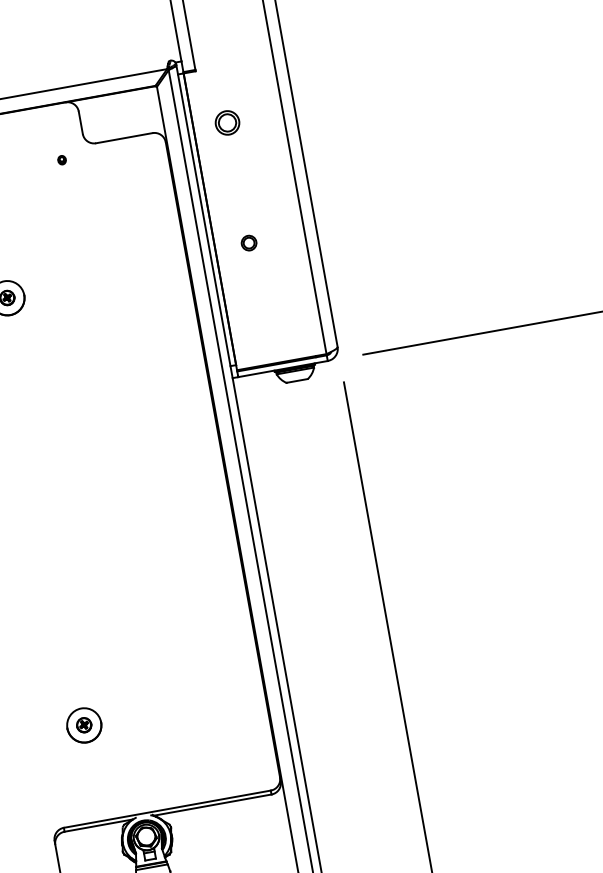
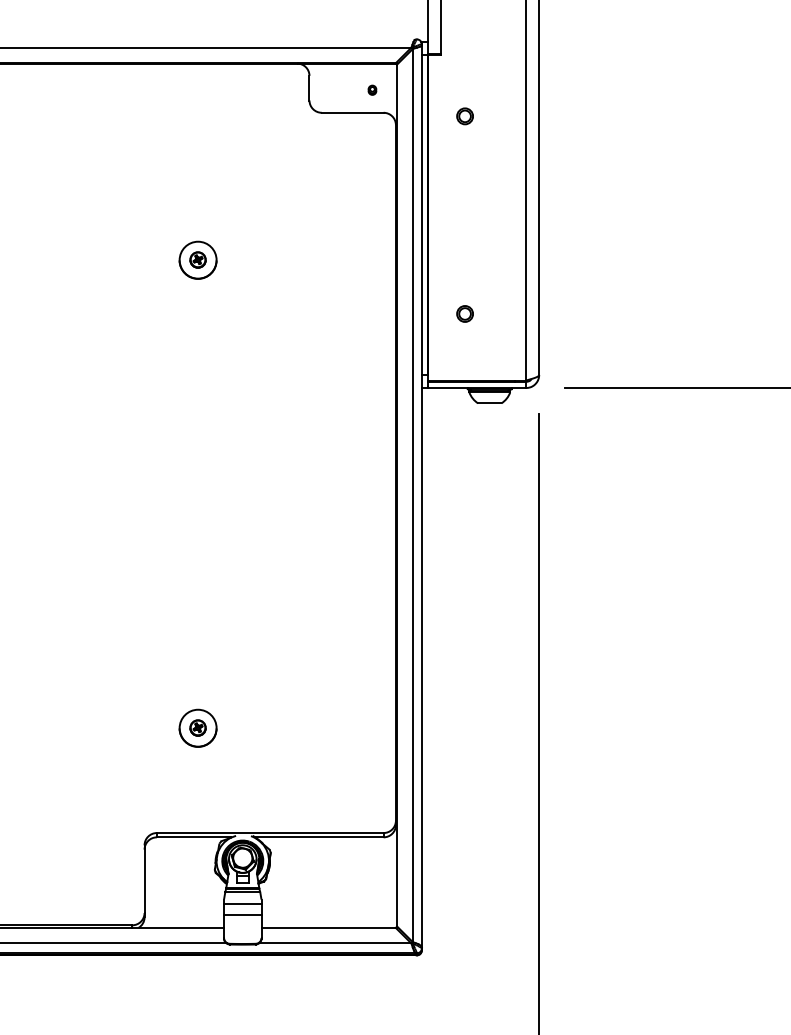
part: (226, 123) -> (464, 116), size x0.62
part: (61, 159) -> (372, 89), moved
part: (248, 242) -> (464, 313), moved

